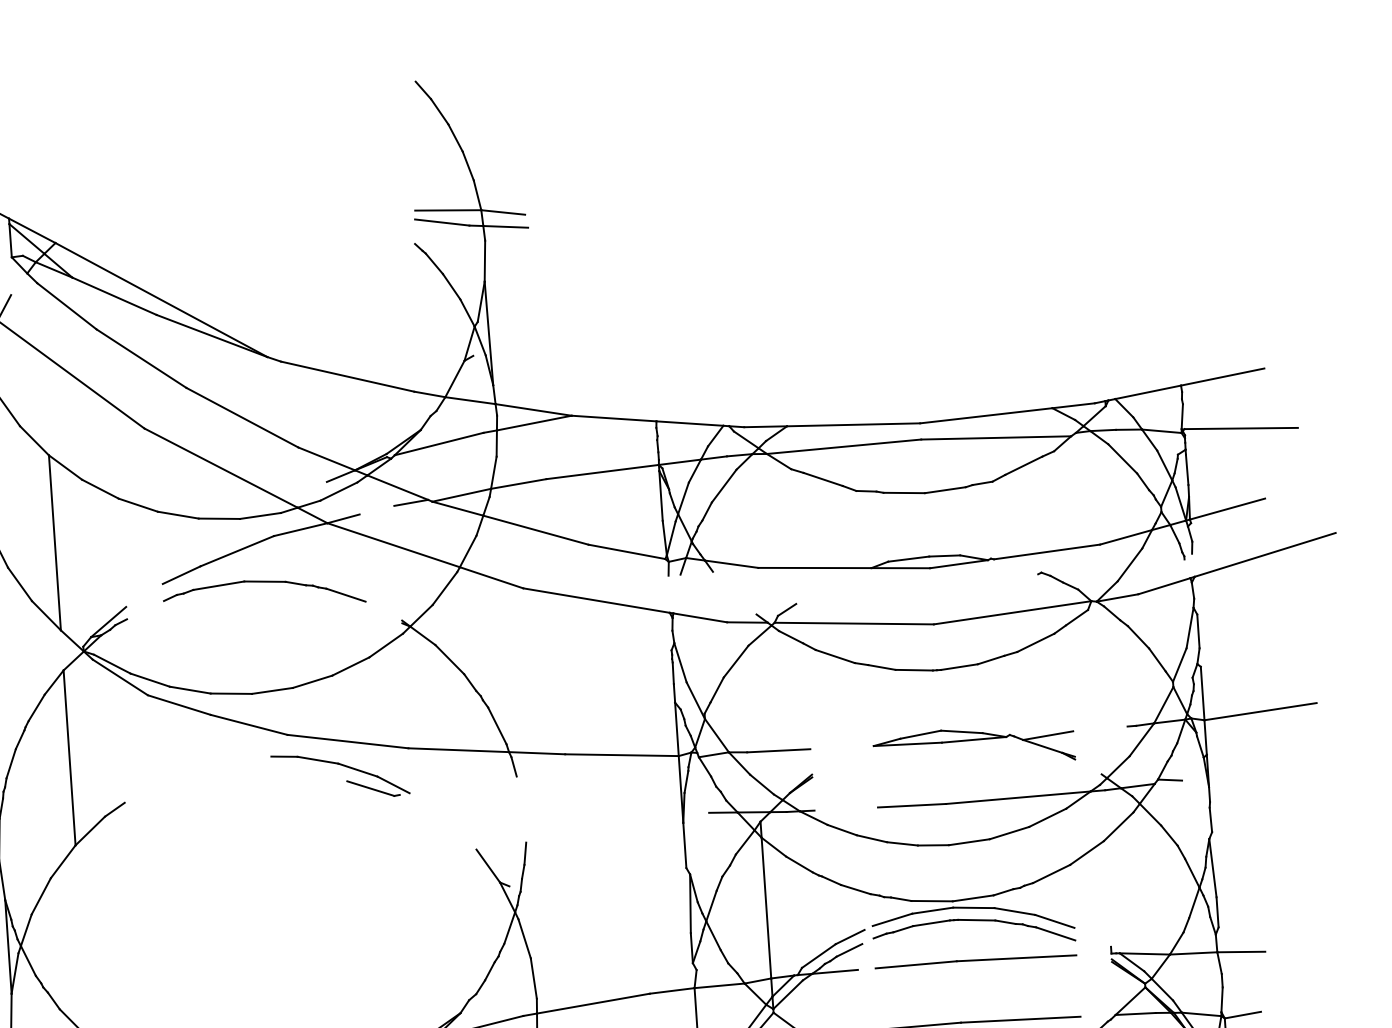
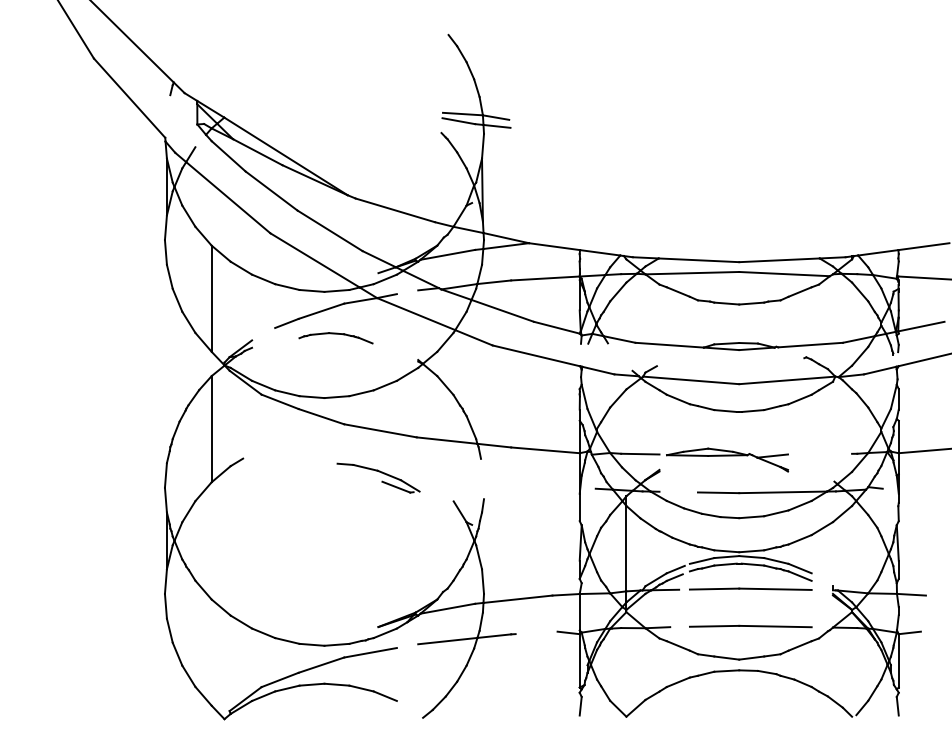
part: (263, 592) -> (335, 337), size x0.6
part: (974, 746) -> (727, 459), moved
part: (340, 774) -> (378, 477), moved

